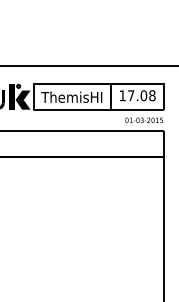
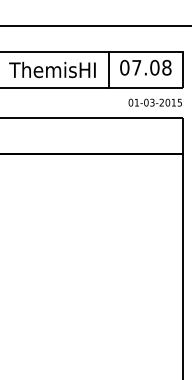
text: (122, 95) -> (124, 67), 17.08 -> 07.08

